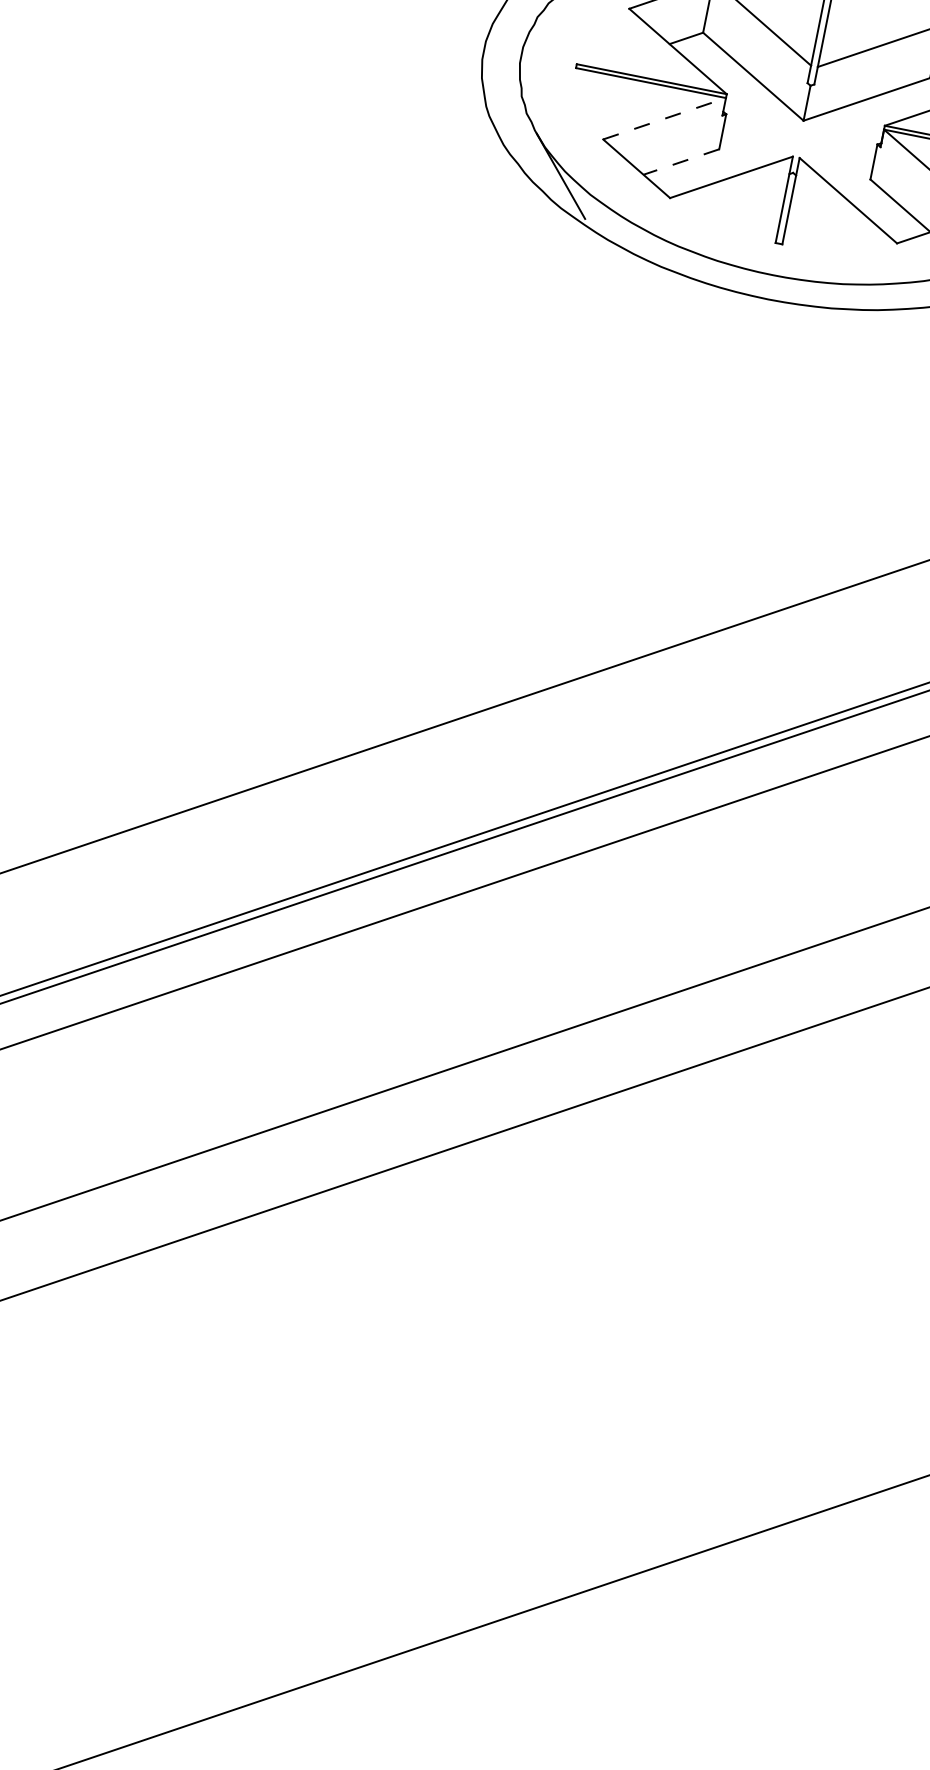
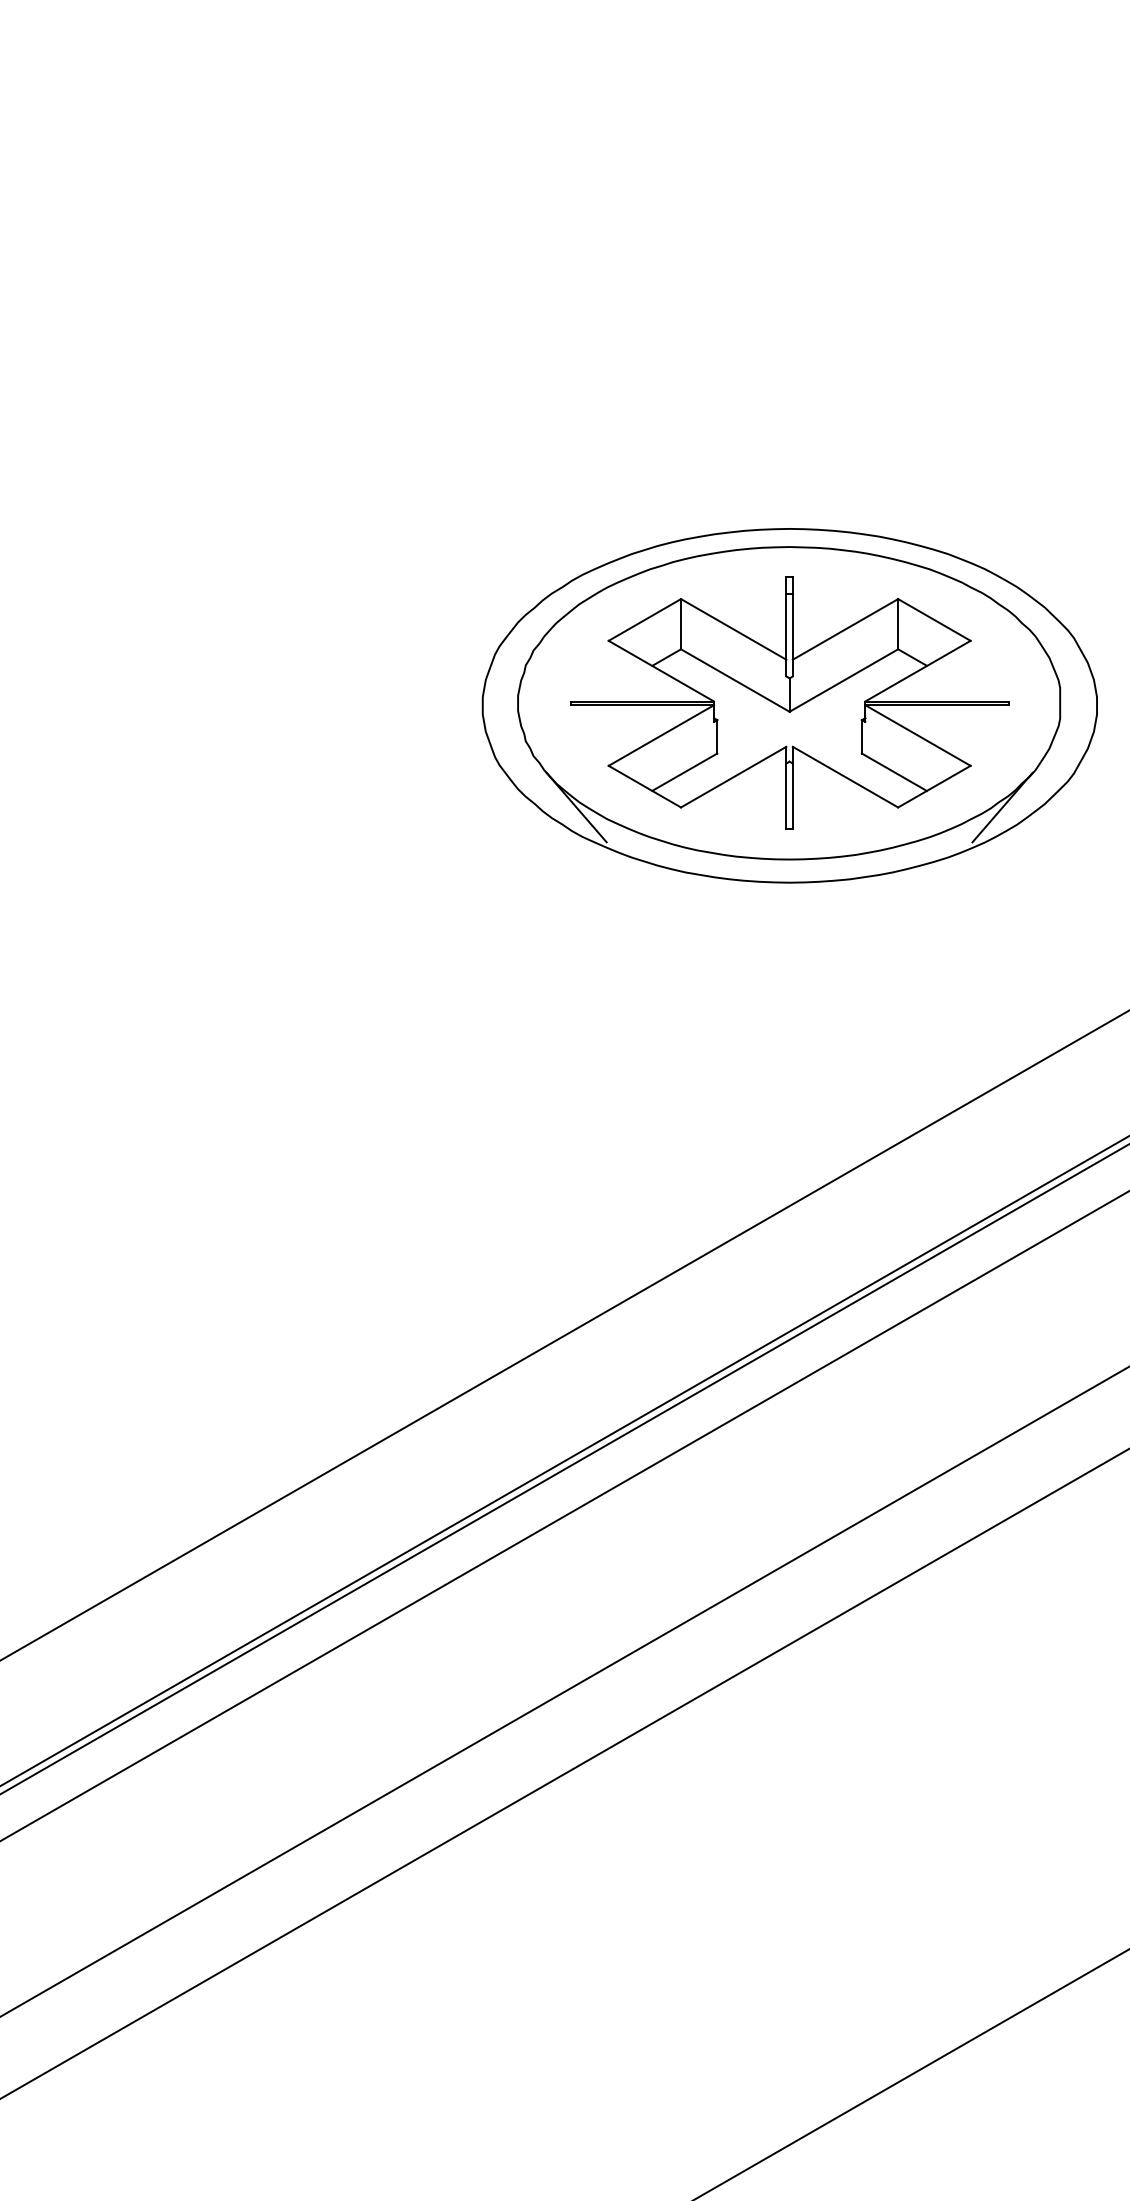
line: (664, 118) -> (661, 735), dashed -> solid
line: (681, 162) -> (684, 772), dashed -> solid

